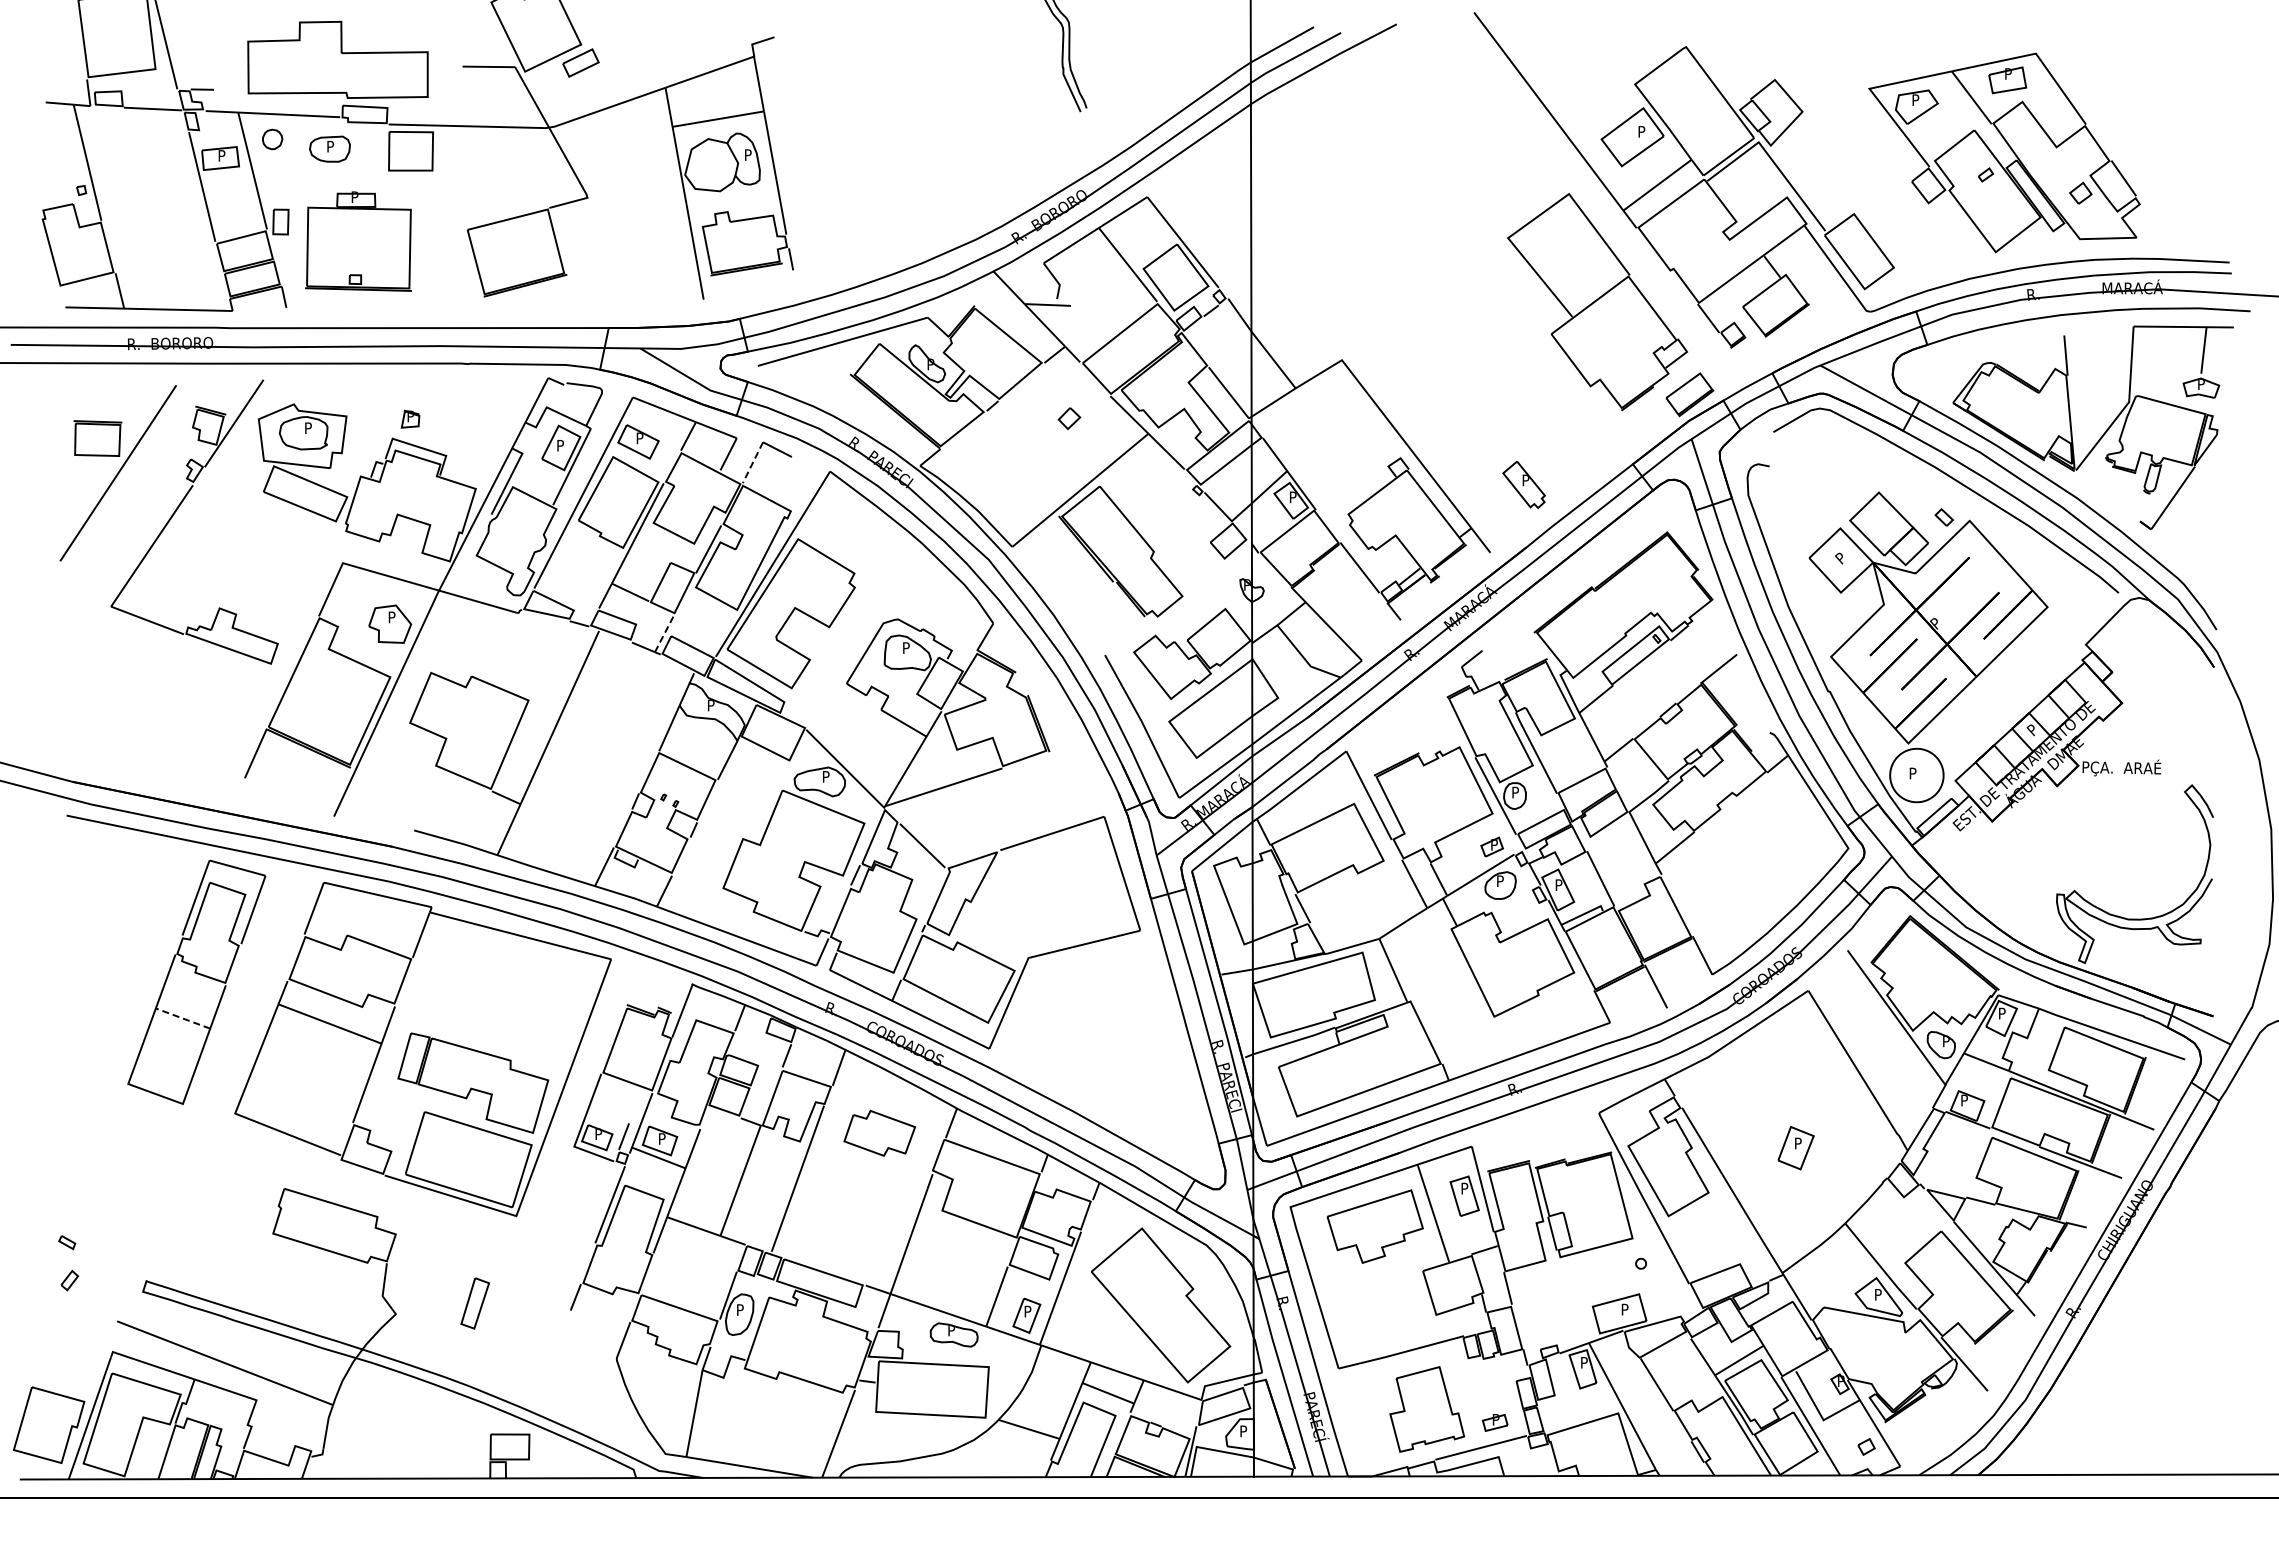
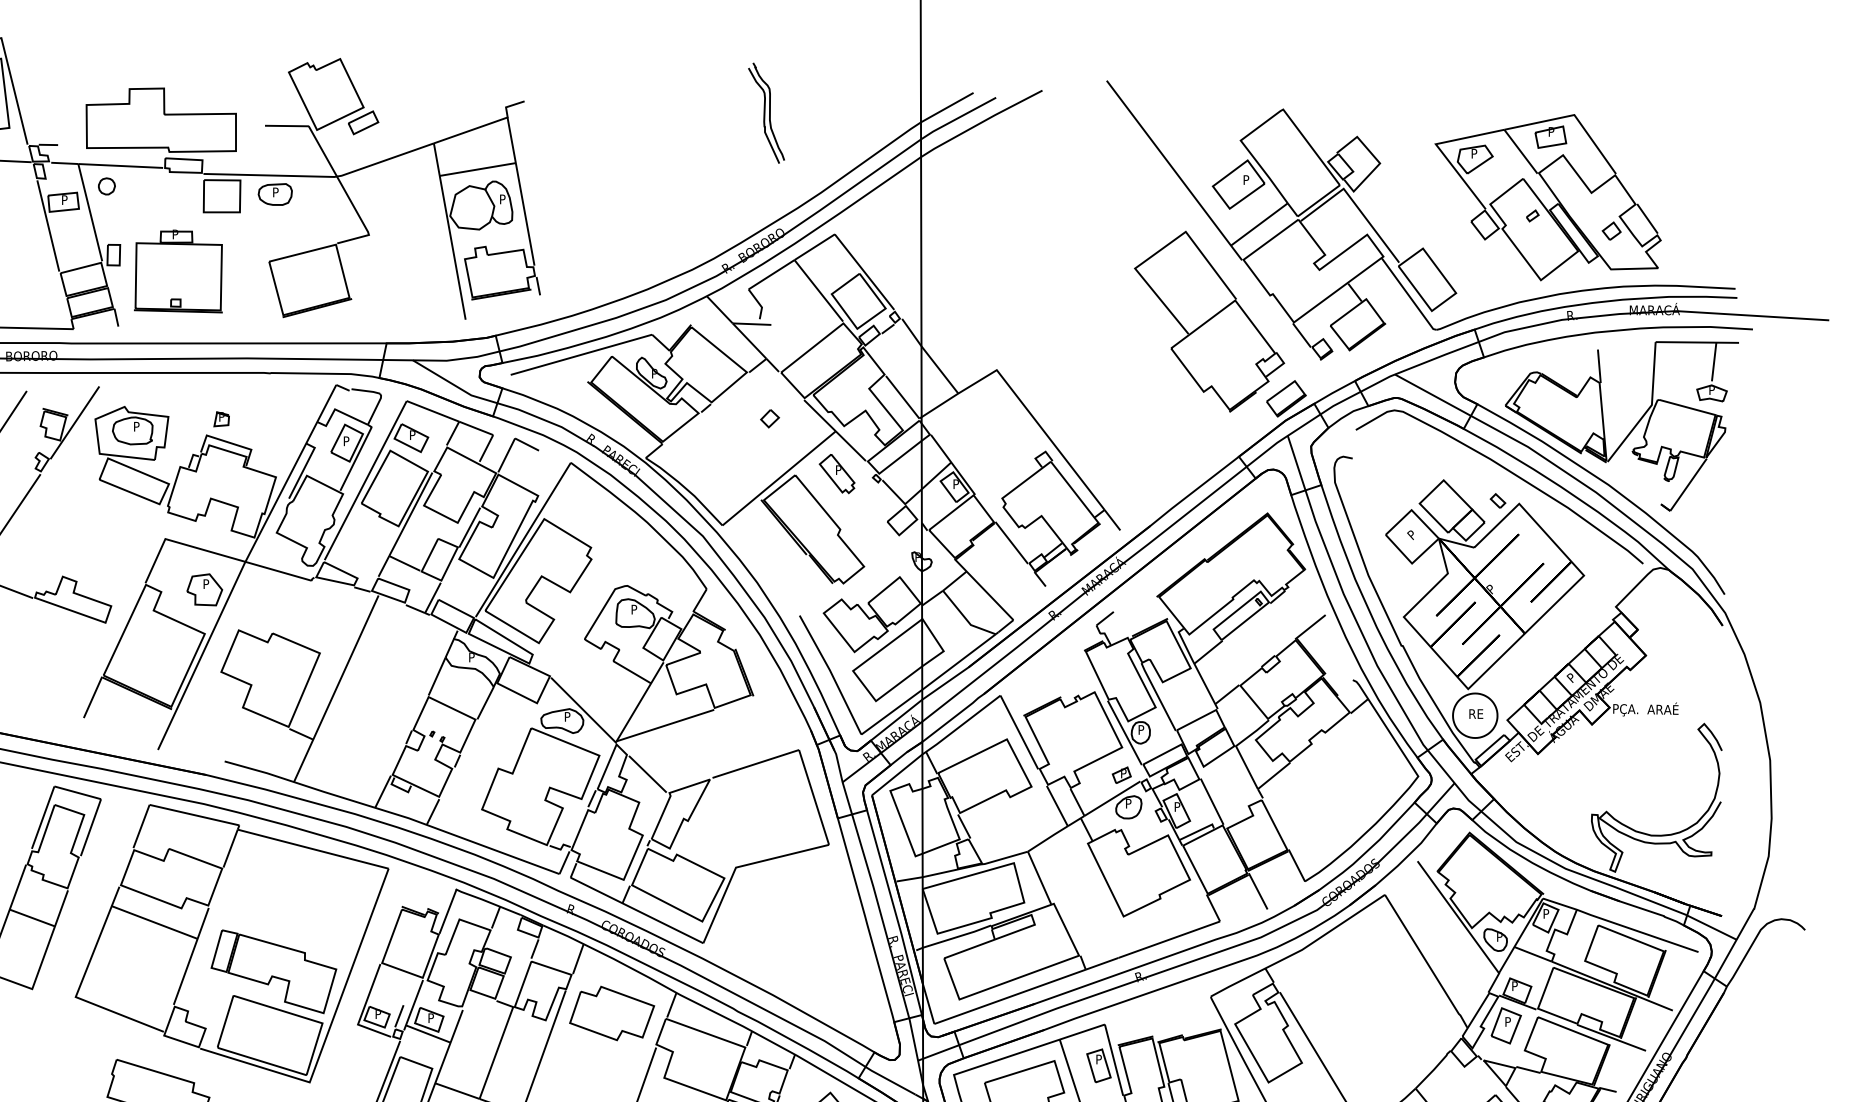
part: (329, 148) -> (274, 193), moved
line: (752, 462) -> (506, 455), dashed -> solid
part: (1523, 484) -> (836, 473), moved
line: (664, 633) -> (433, 597), dashed -> solid
text: (1918, 773) -> (1476, 714), P -> RE
line: (183, 1018) -> (32, 917), dashed -> solid
part: (879, 1133) -> (611, 1013), size x1.43
part: (1795, 1148) -> (1505, 1026), moved

